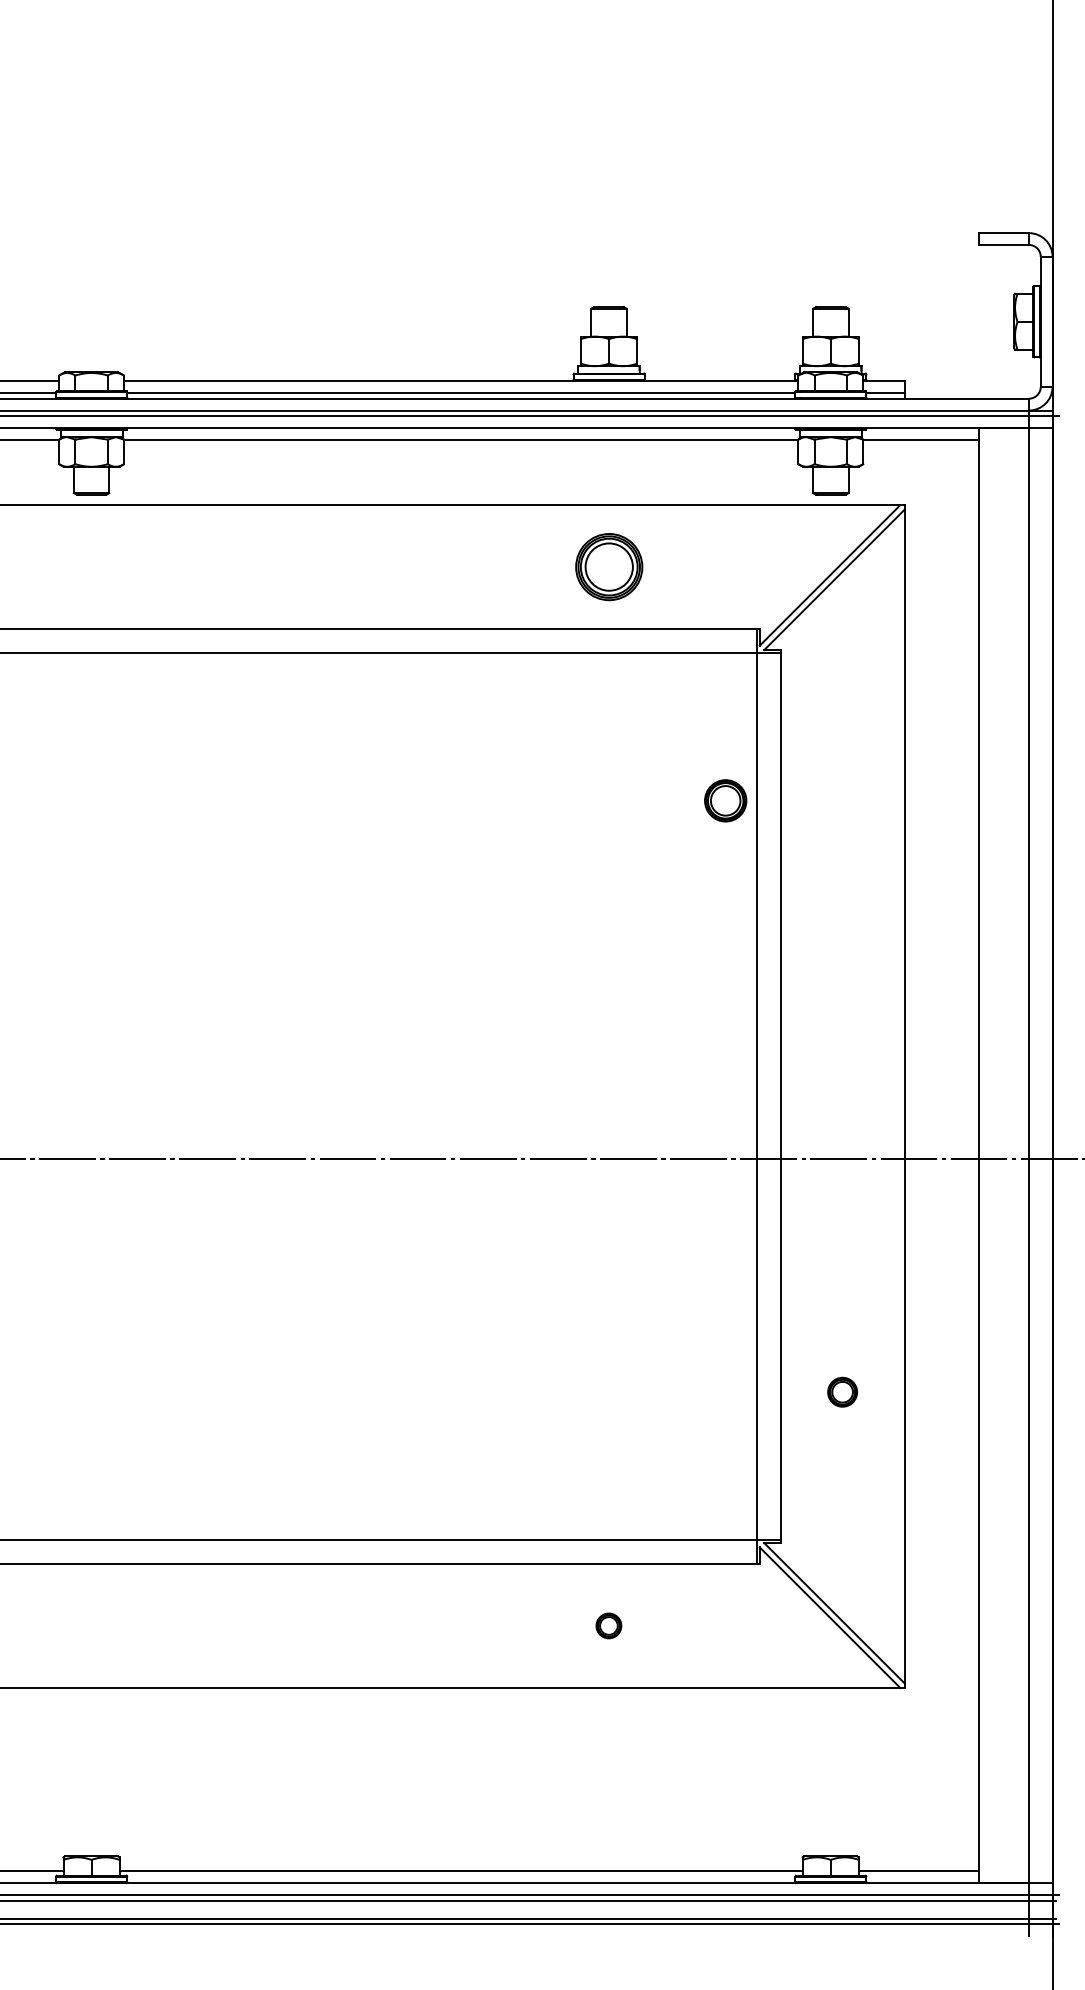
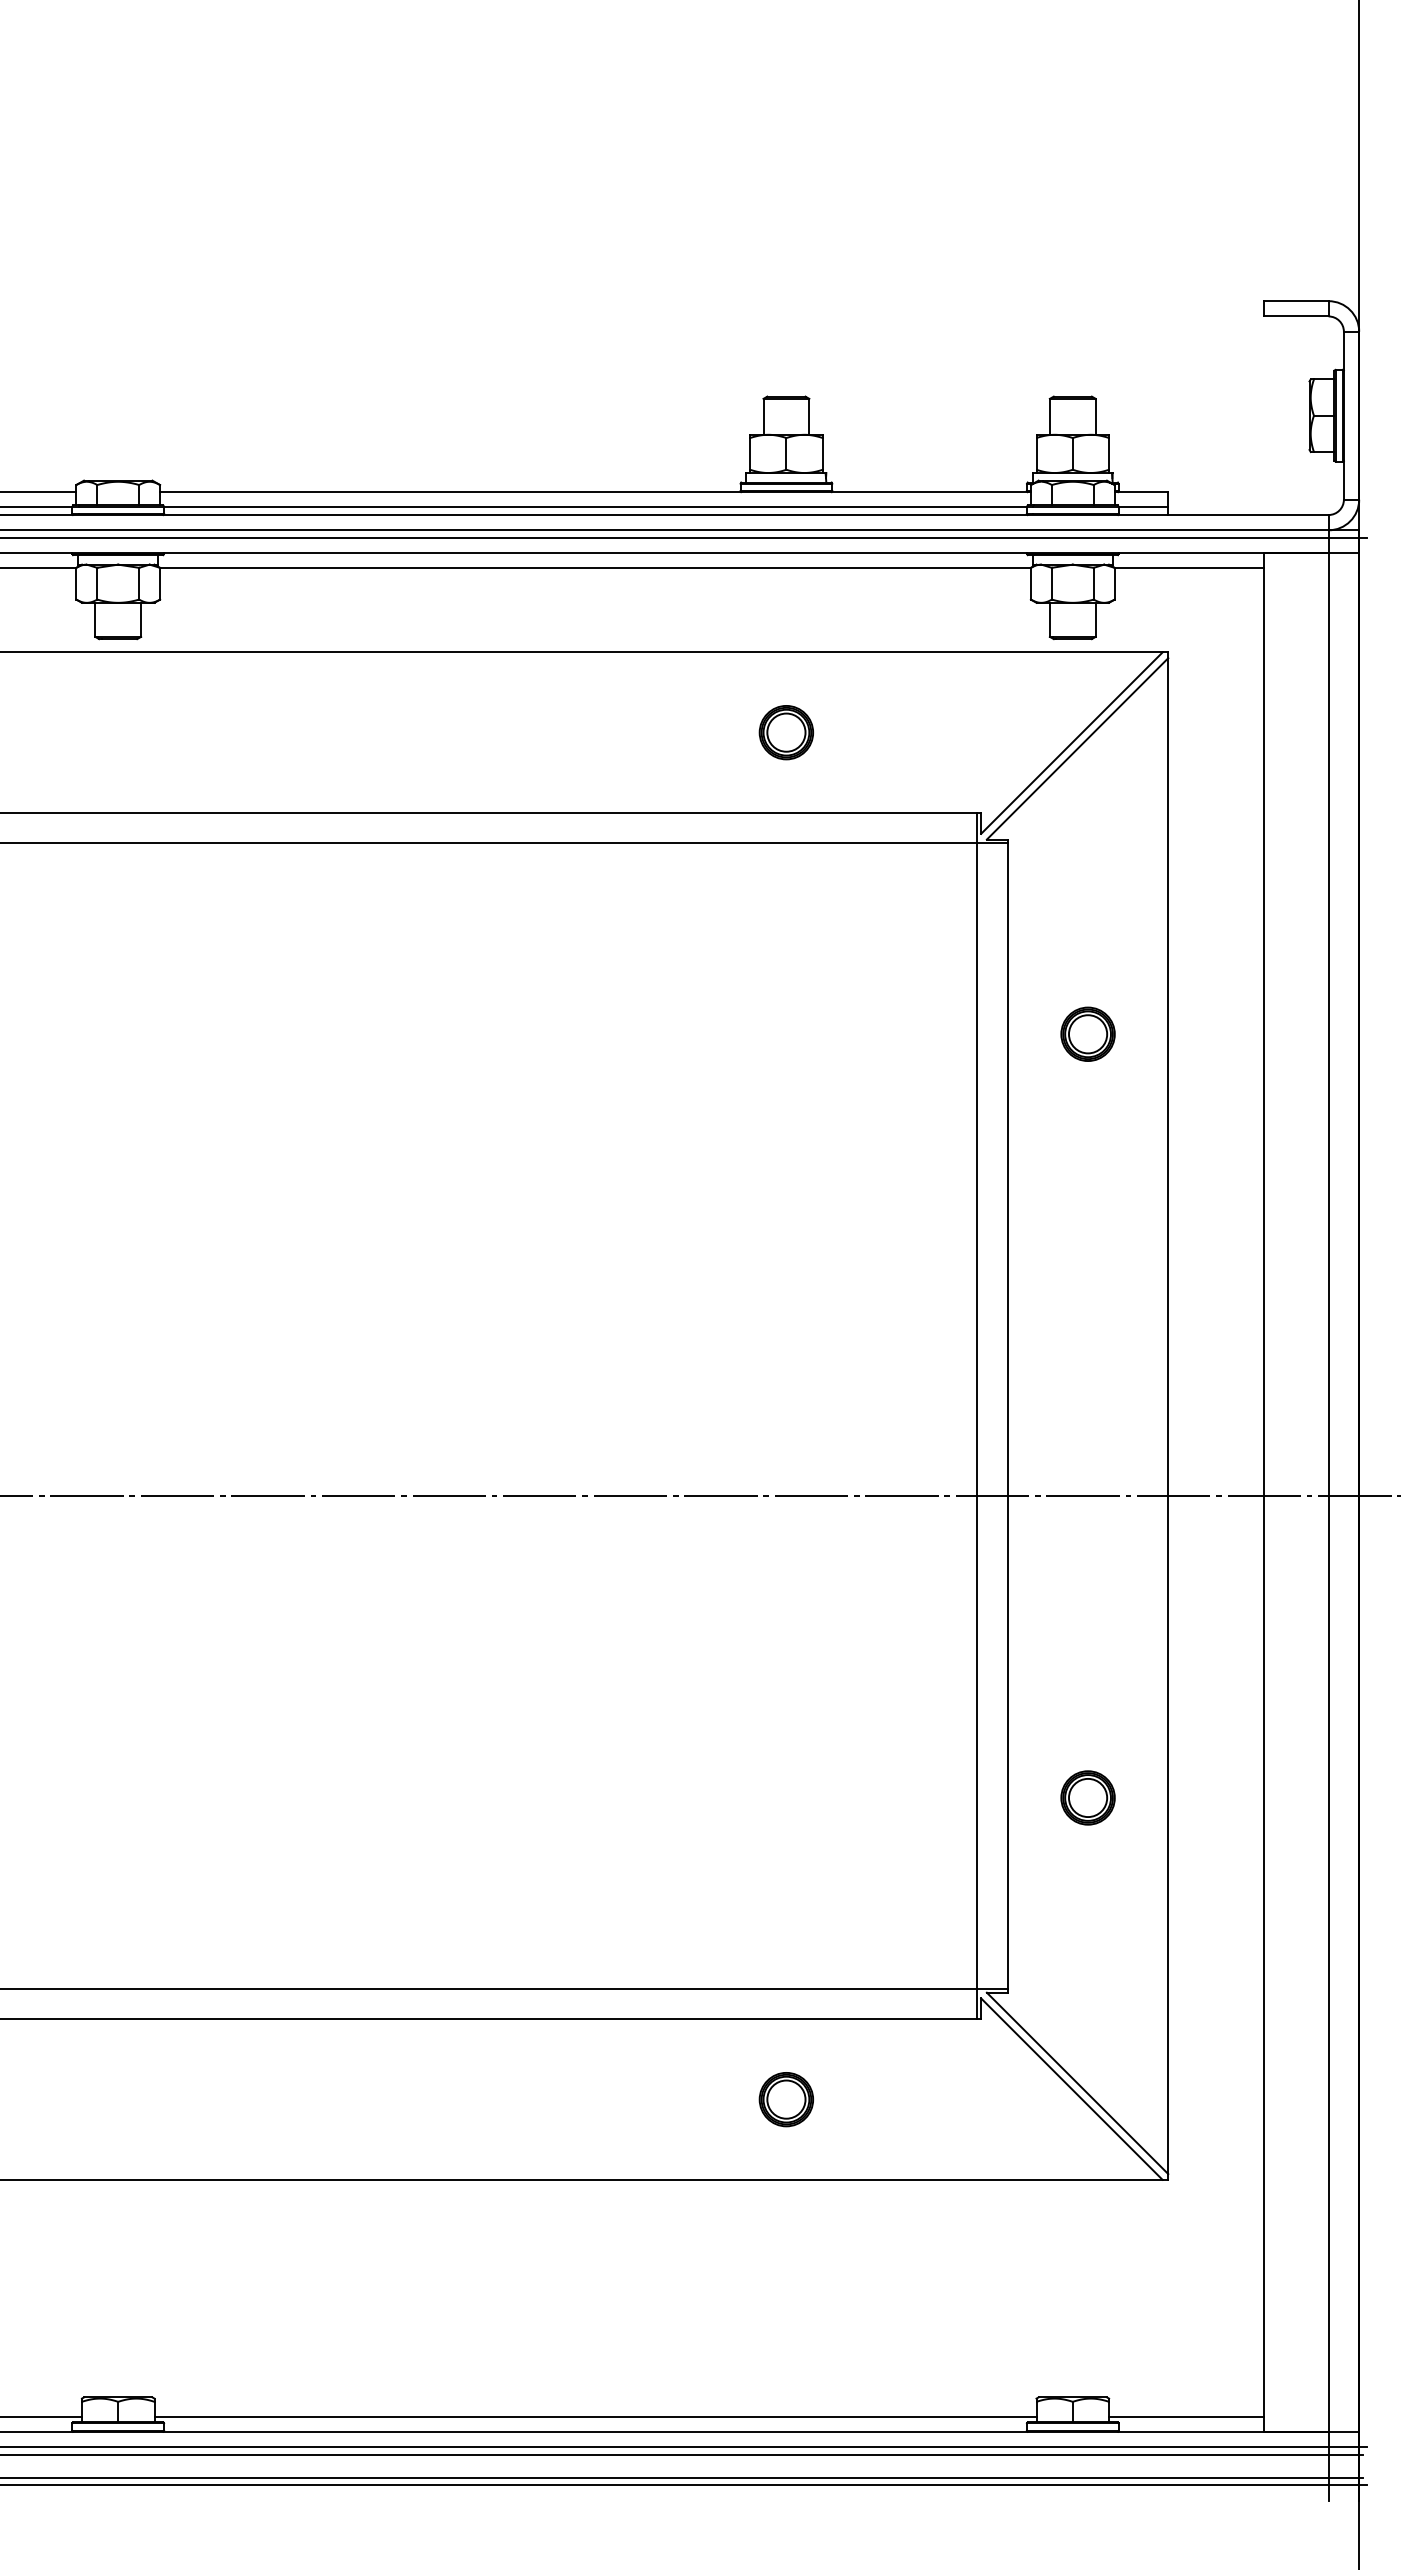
part: (608, 567) -> (785, 732), size x0.62
part: (725, 800) -> (1087, 1033), moved
part: (842, 1391) -> (1087, 1797), size x1.43
part: (608, 1625) -> (785, 2099), size x1.67

